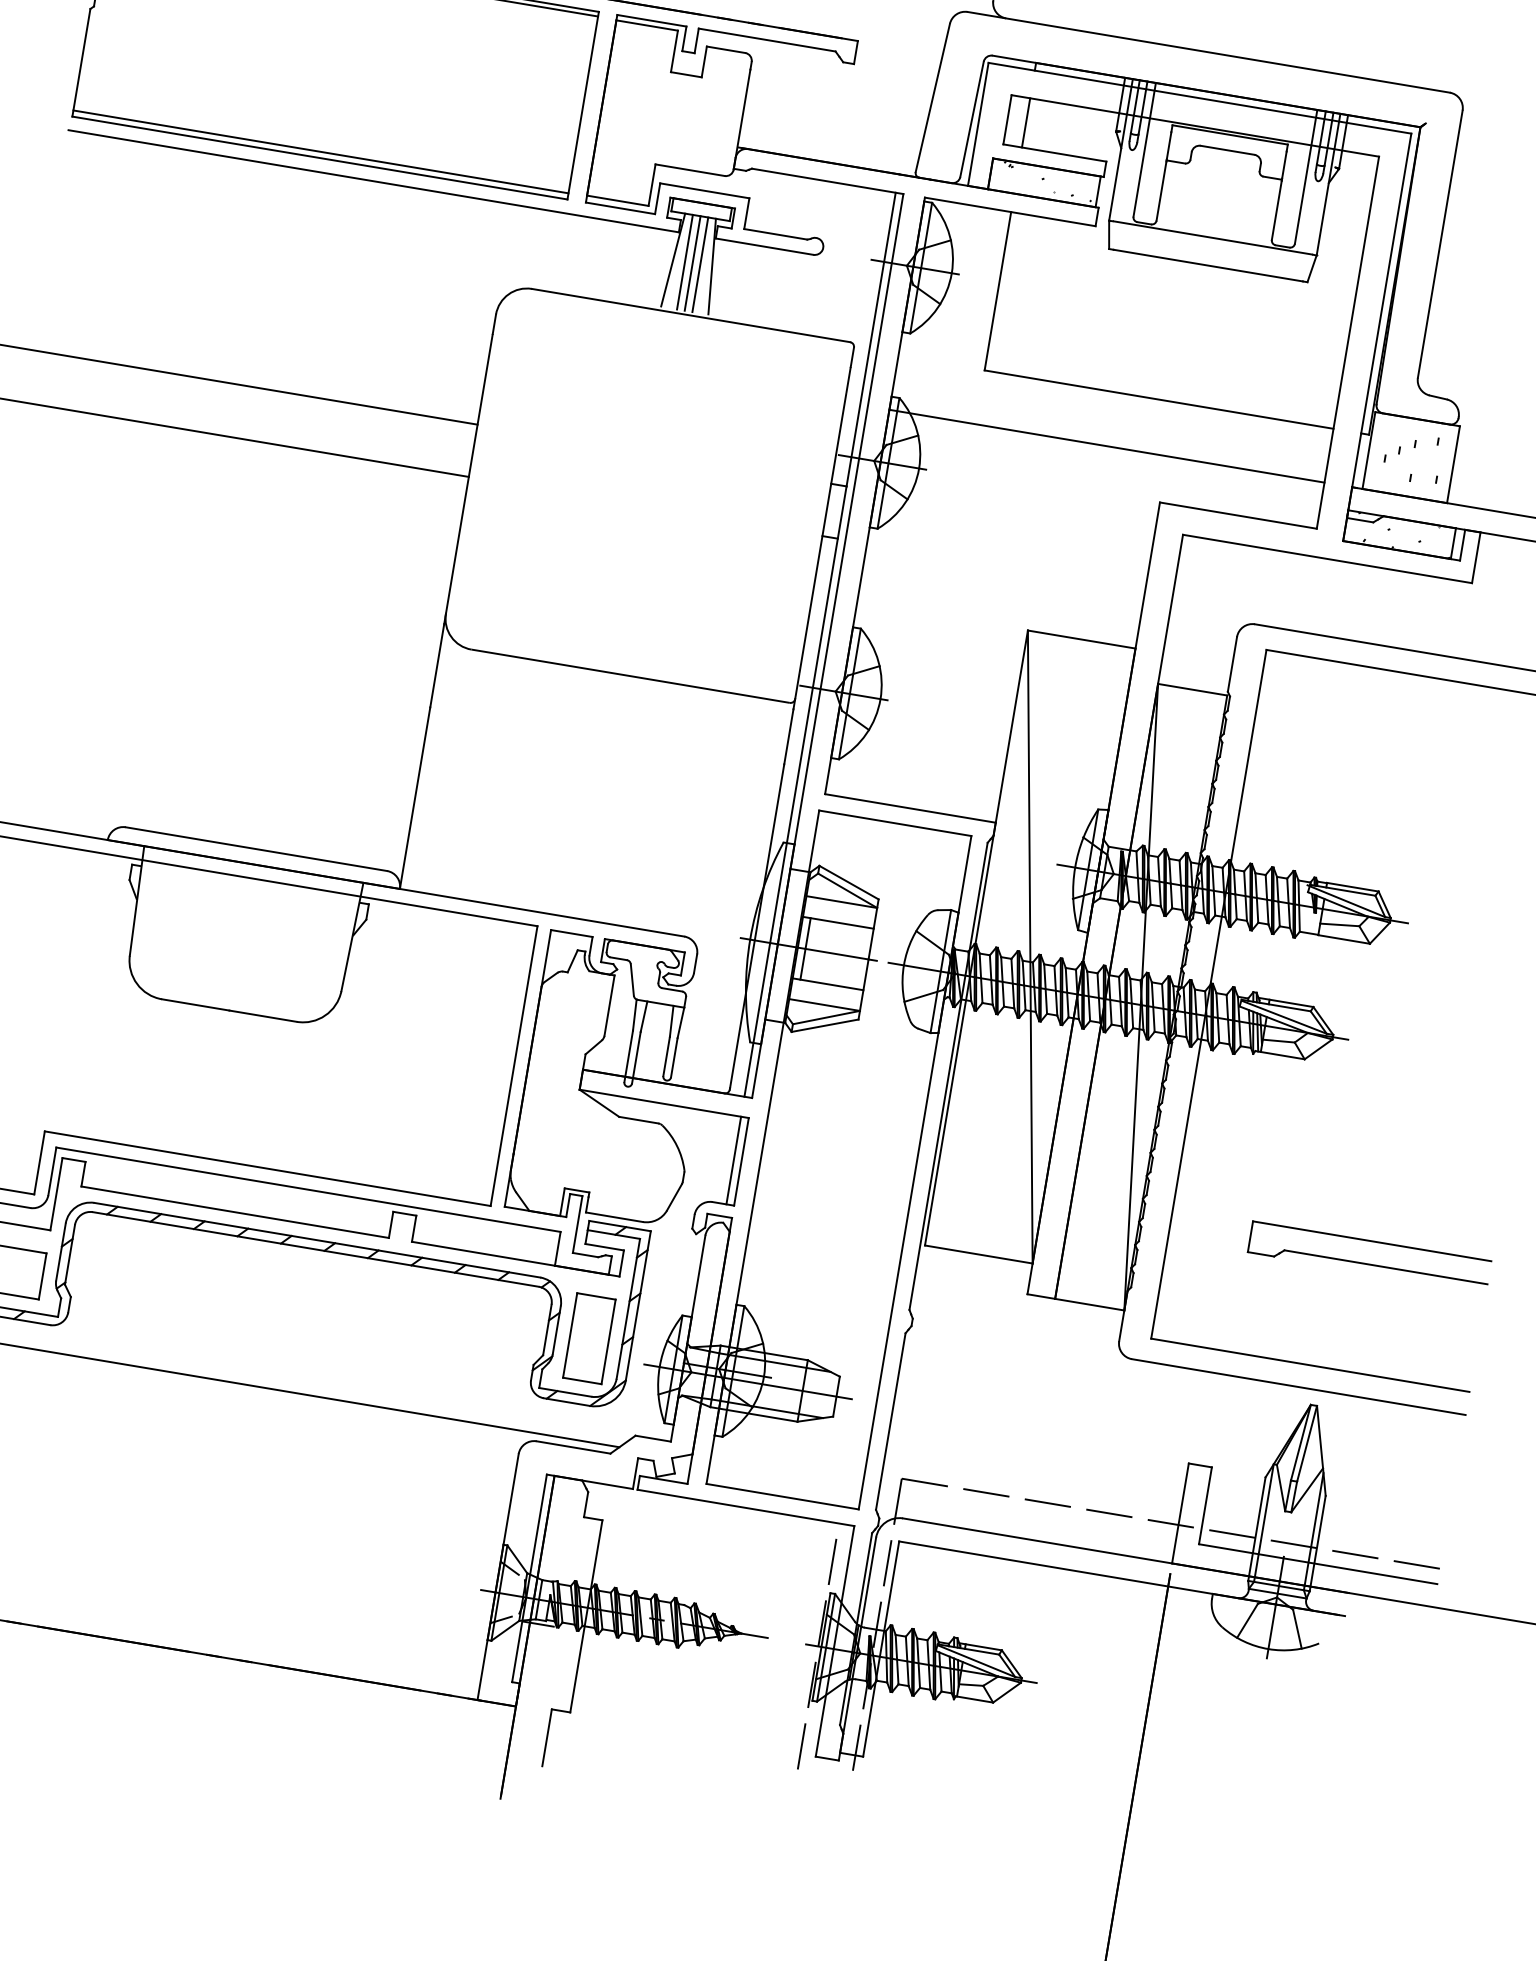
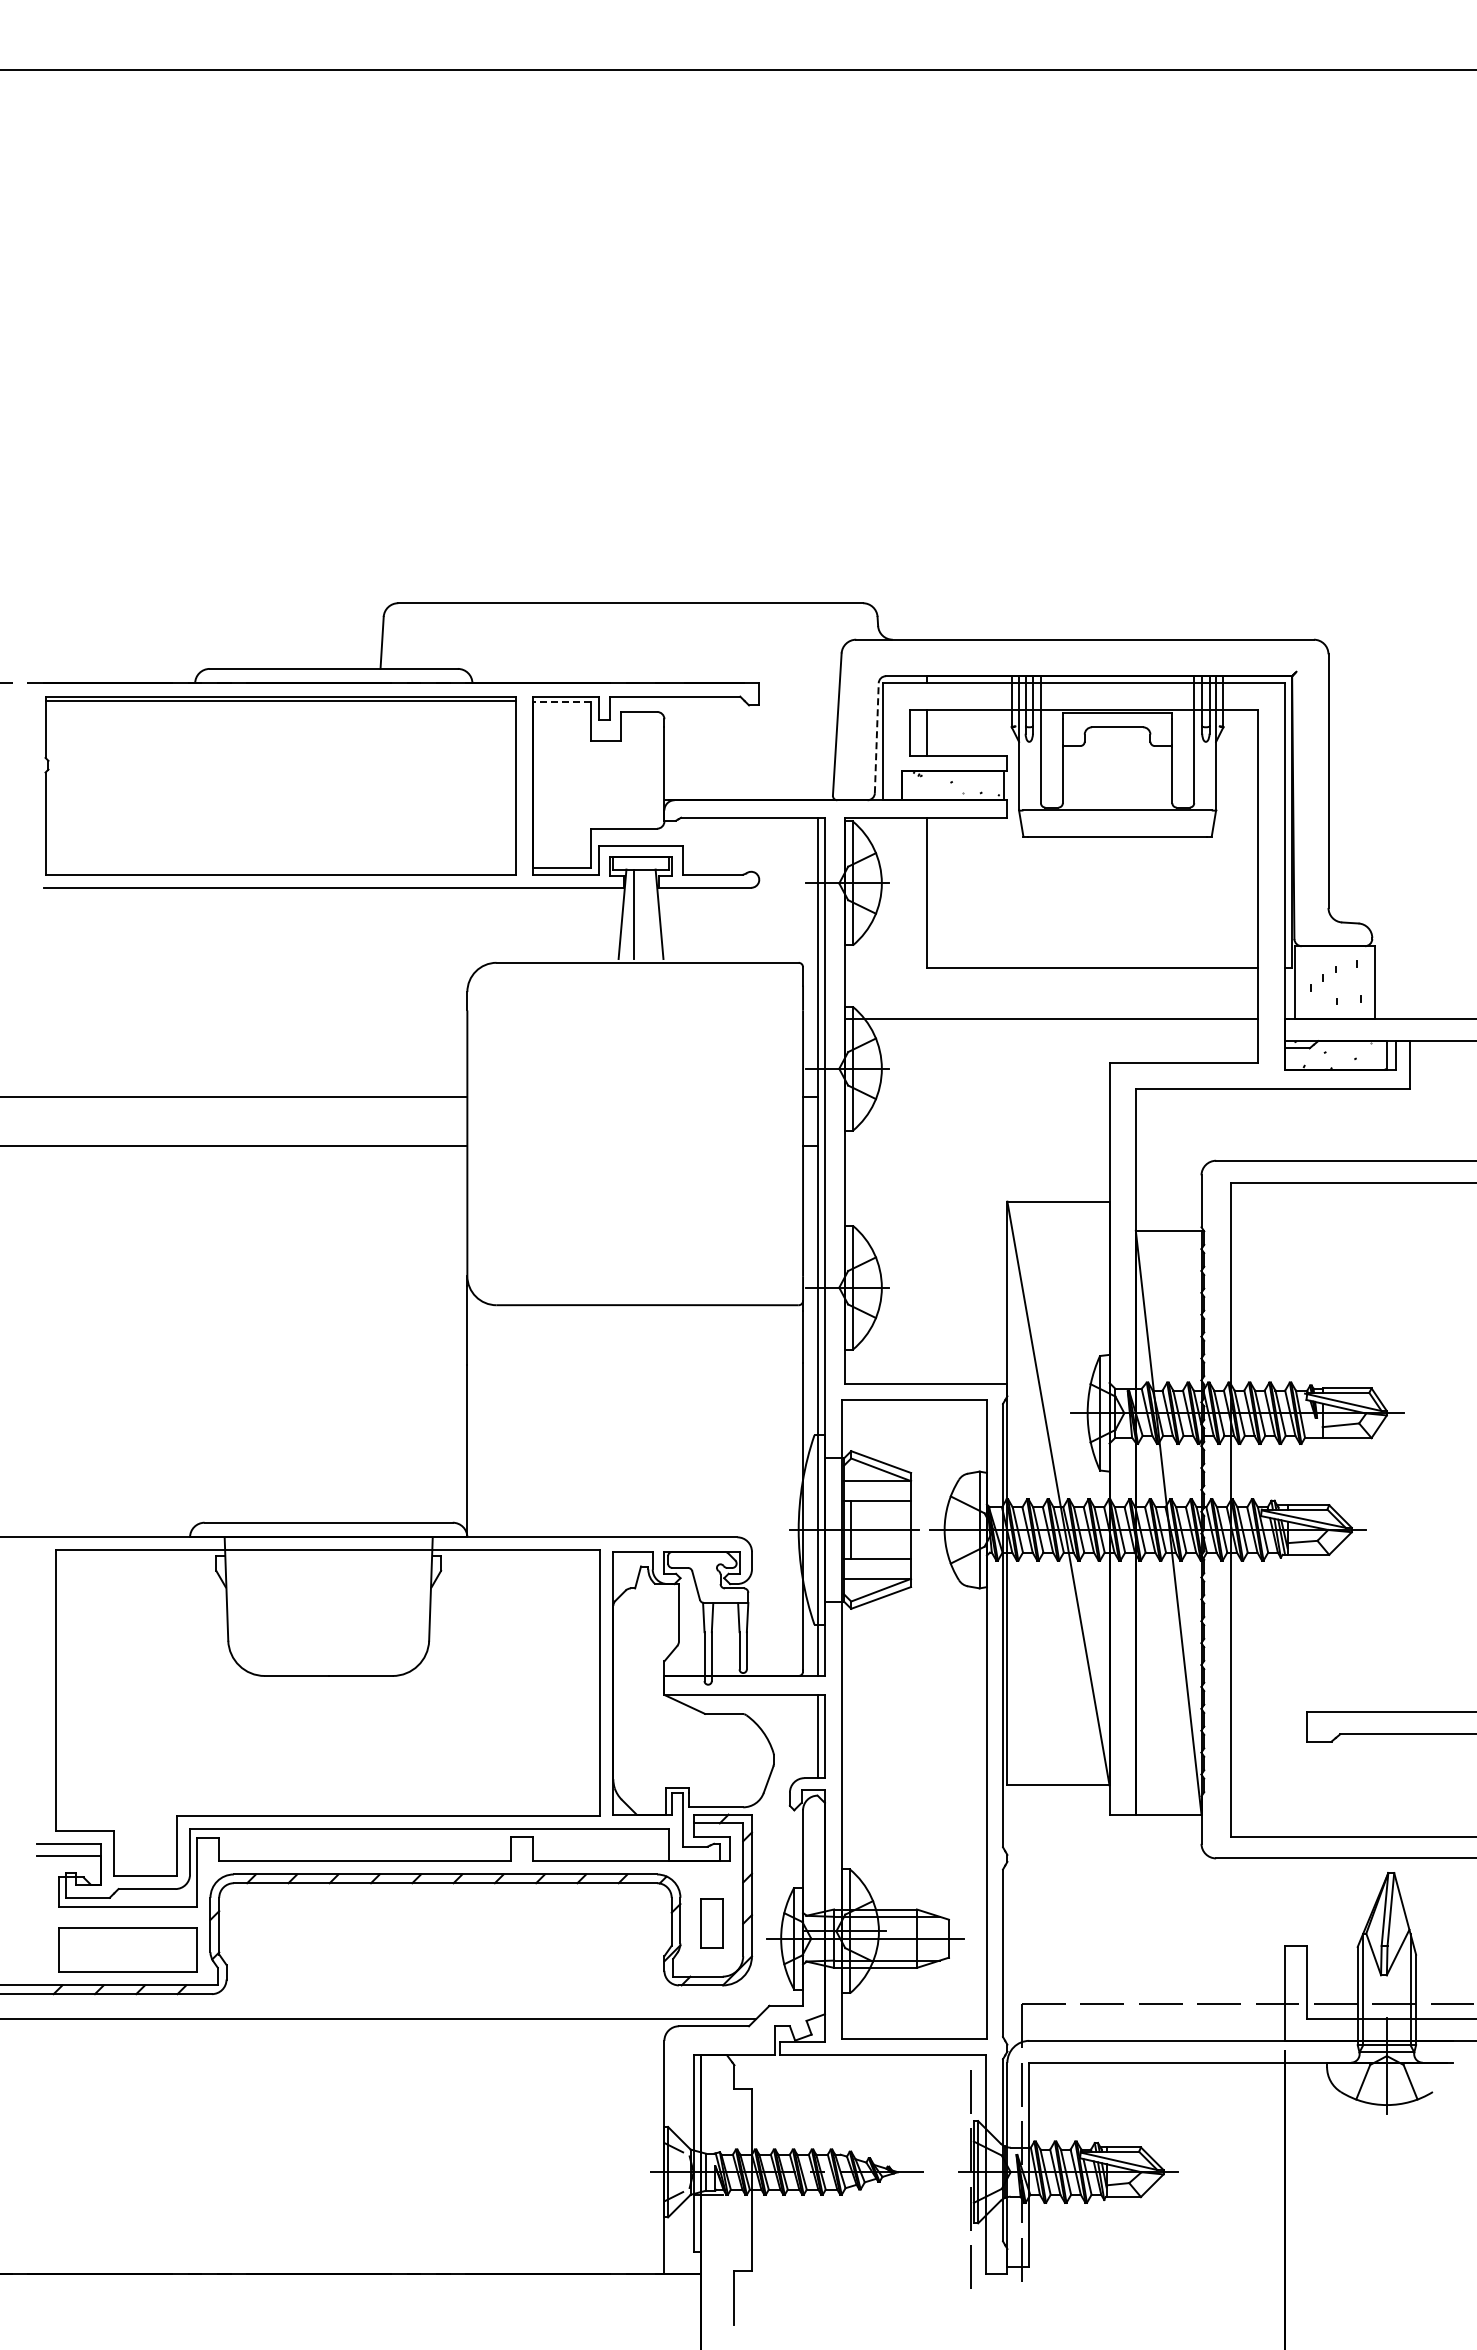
line: (646, 25) -> (561, 701), solid -> dashed
line: (971, 118) -> (876, 737), solid -> dashed
line: (320, 151) -> (280, 868), removed
line: (693, 263) -> (641, 914), removed
line: (700, 264) -> (648, 914), removed
part: (588, 1338) -> (711, 1923), size x0.6

